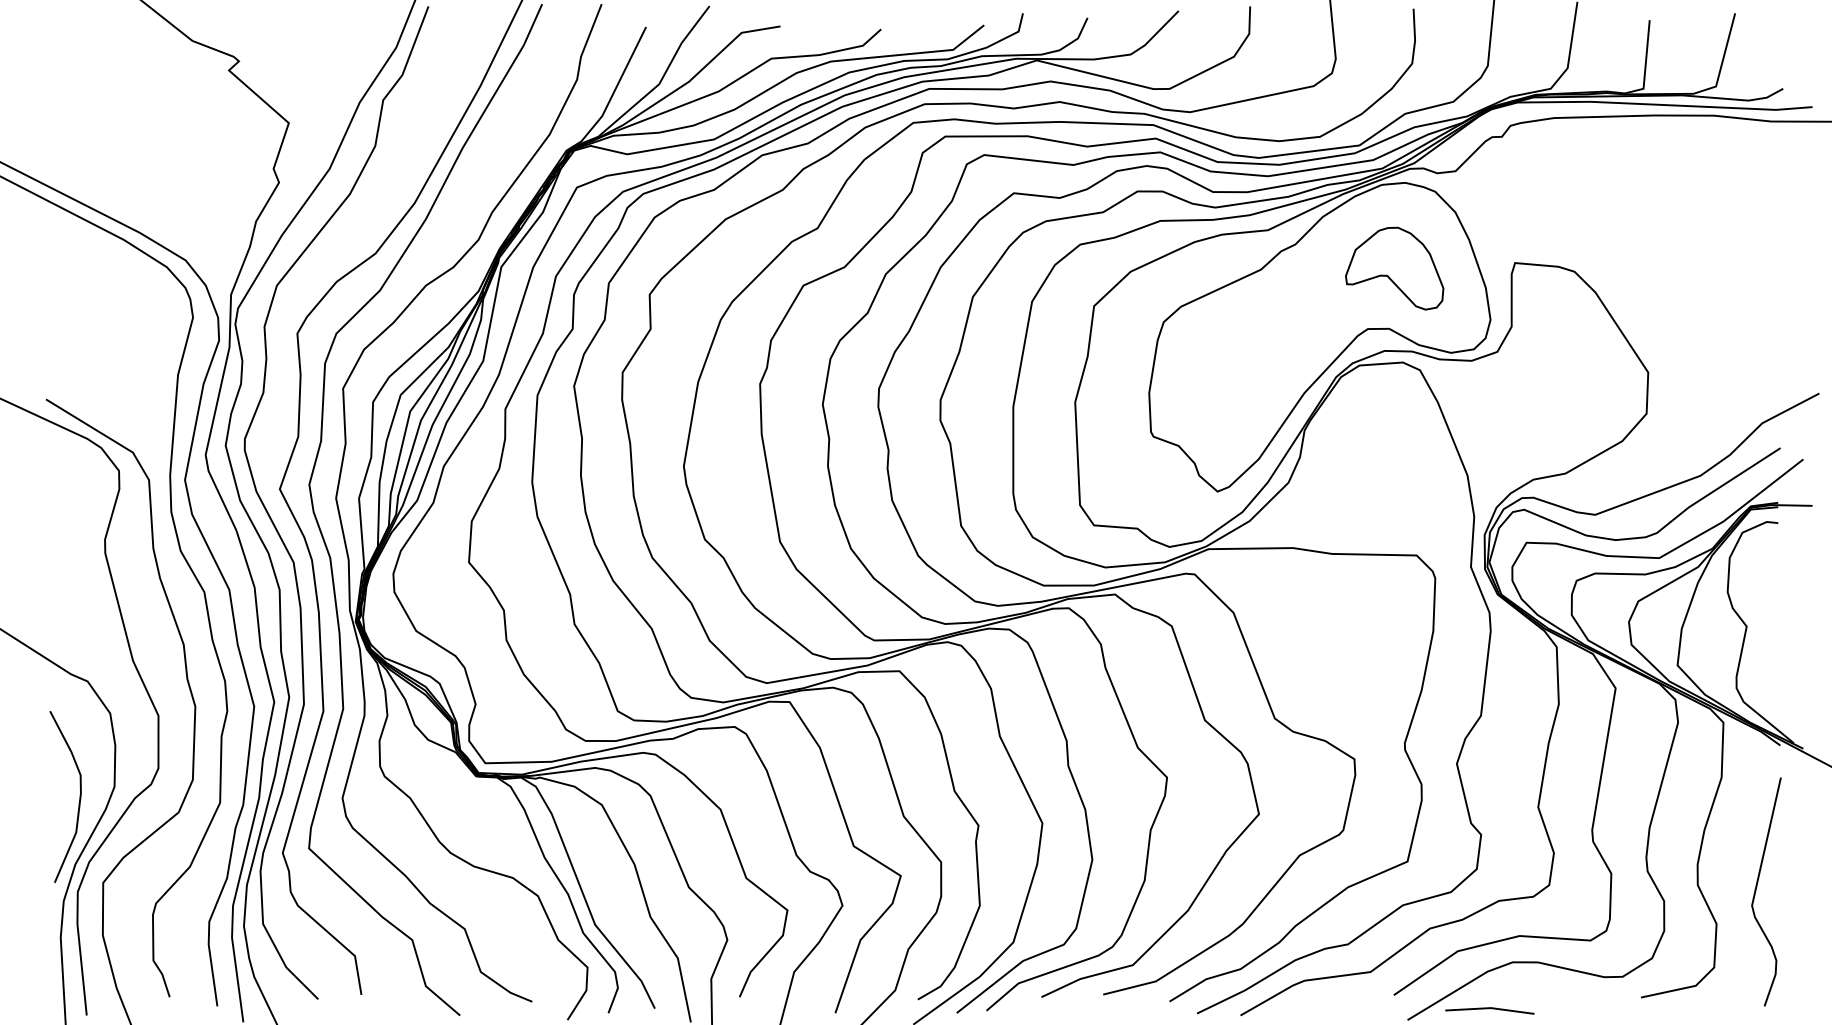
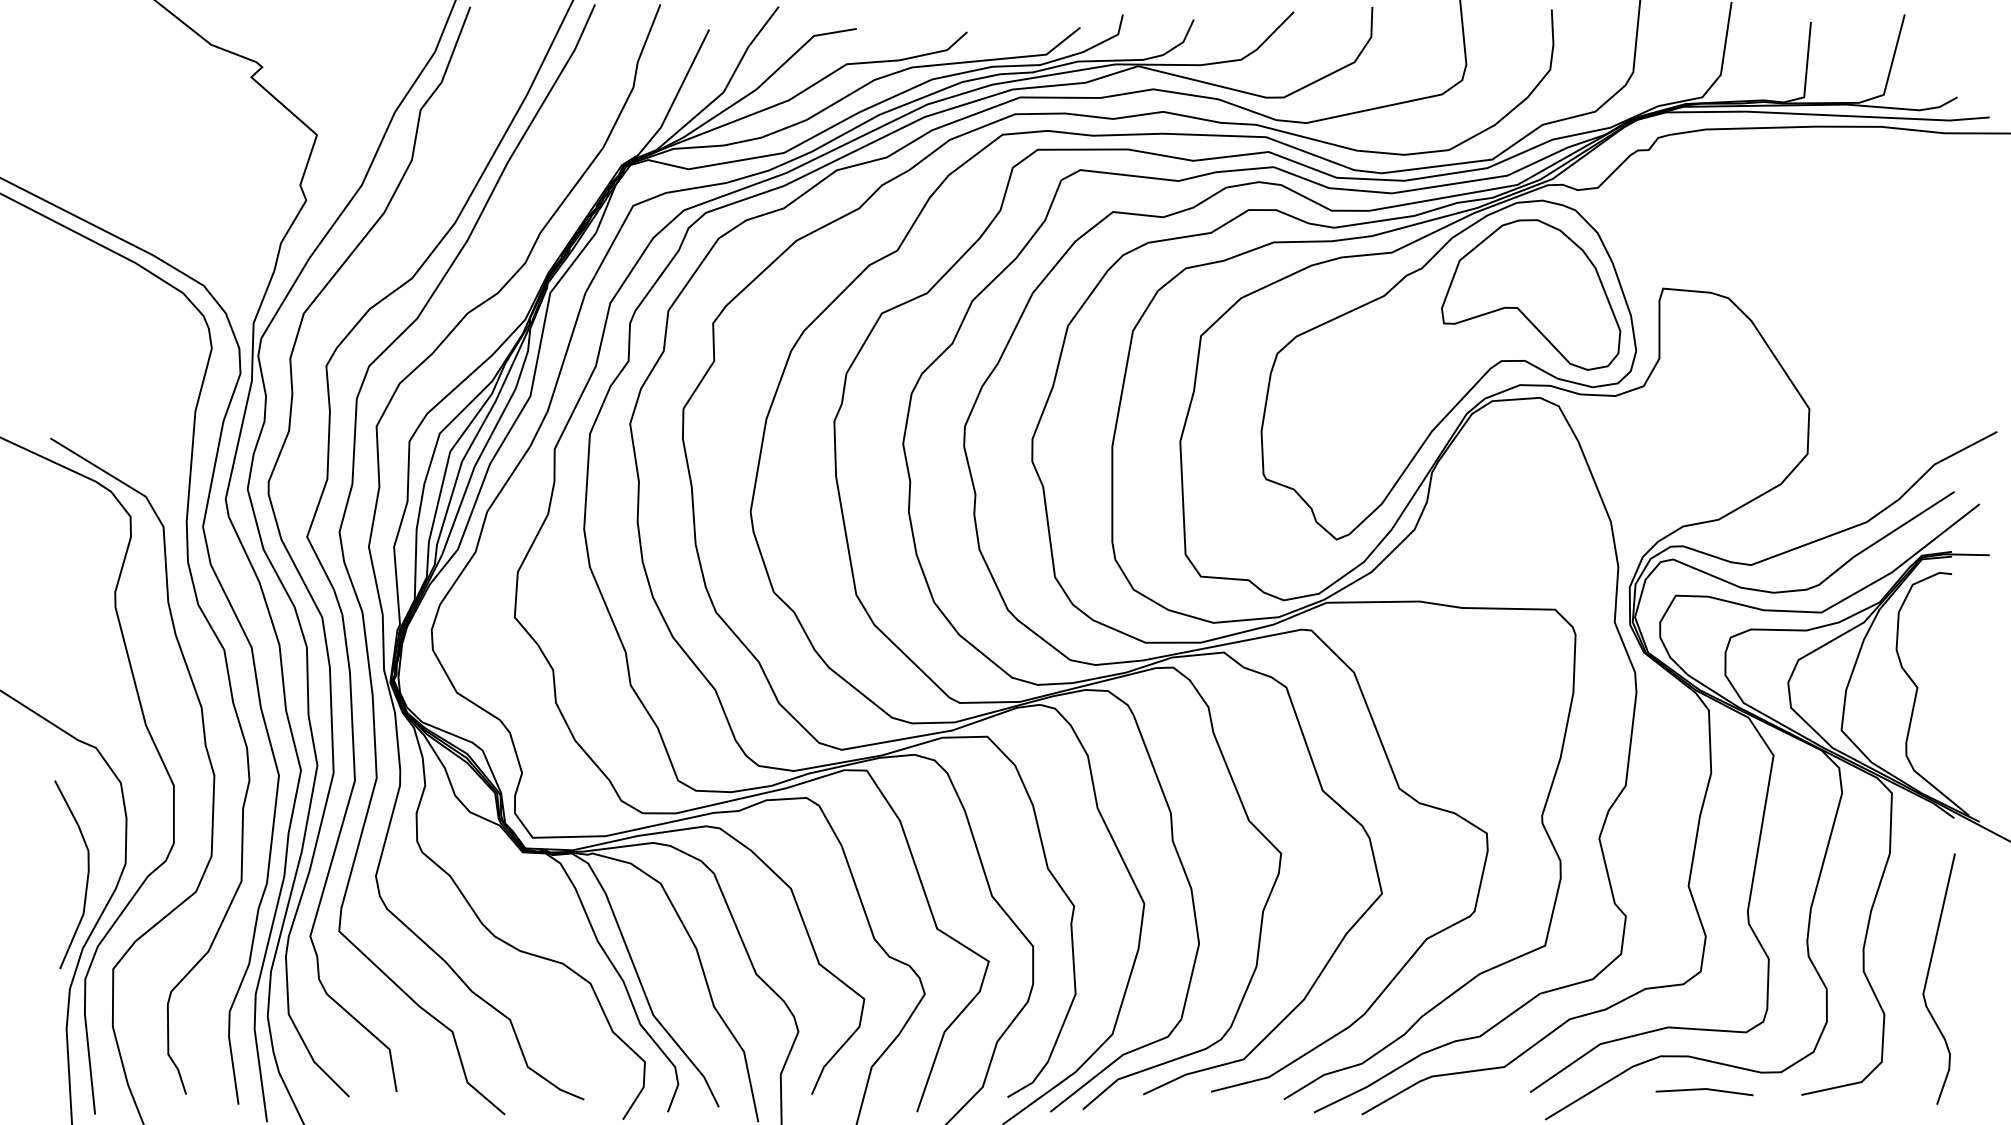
part: (1394, 268) -> (1530, 294), size x1.67
line: (1489, 1009) -> (1704, 1090), moved

